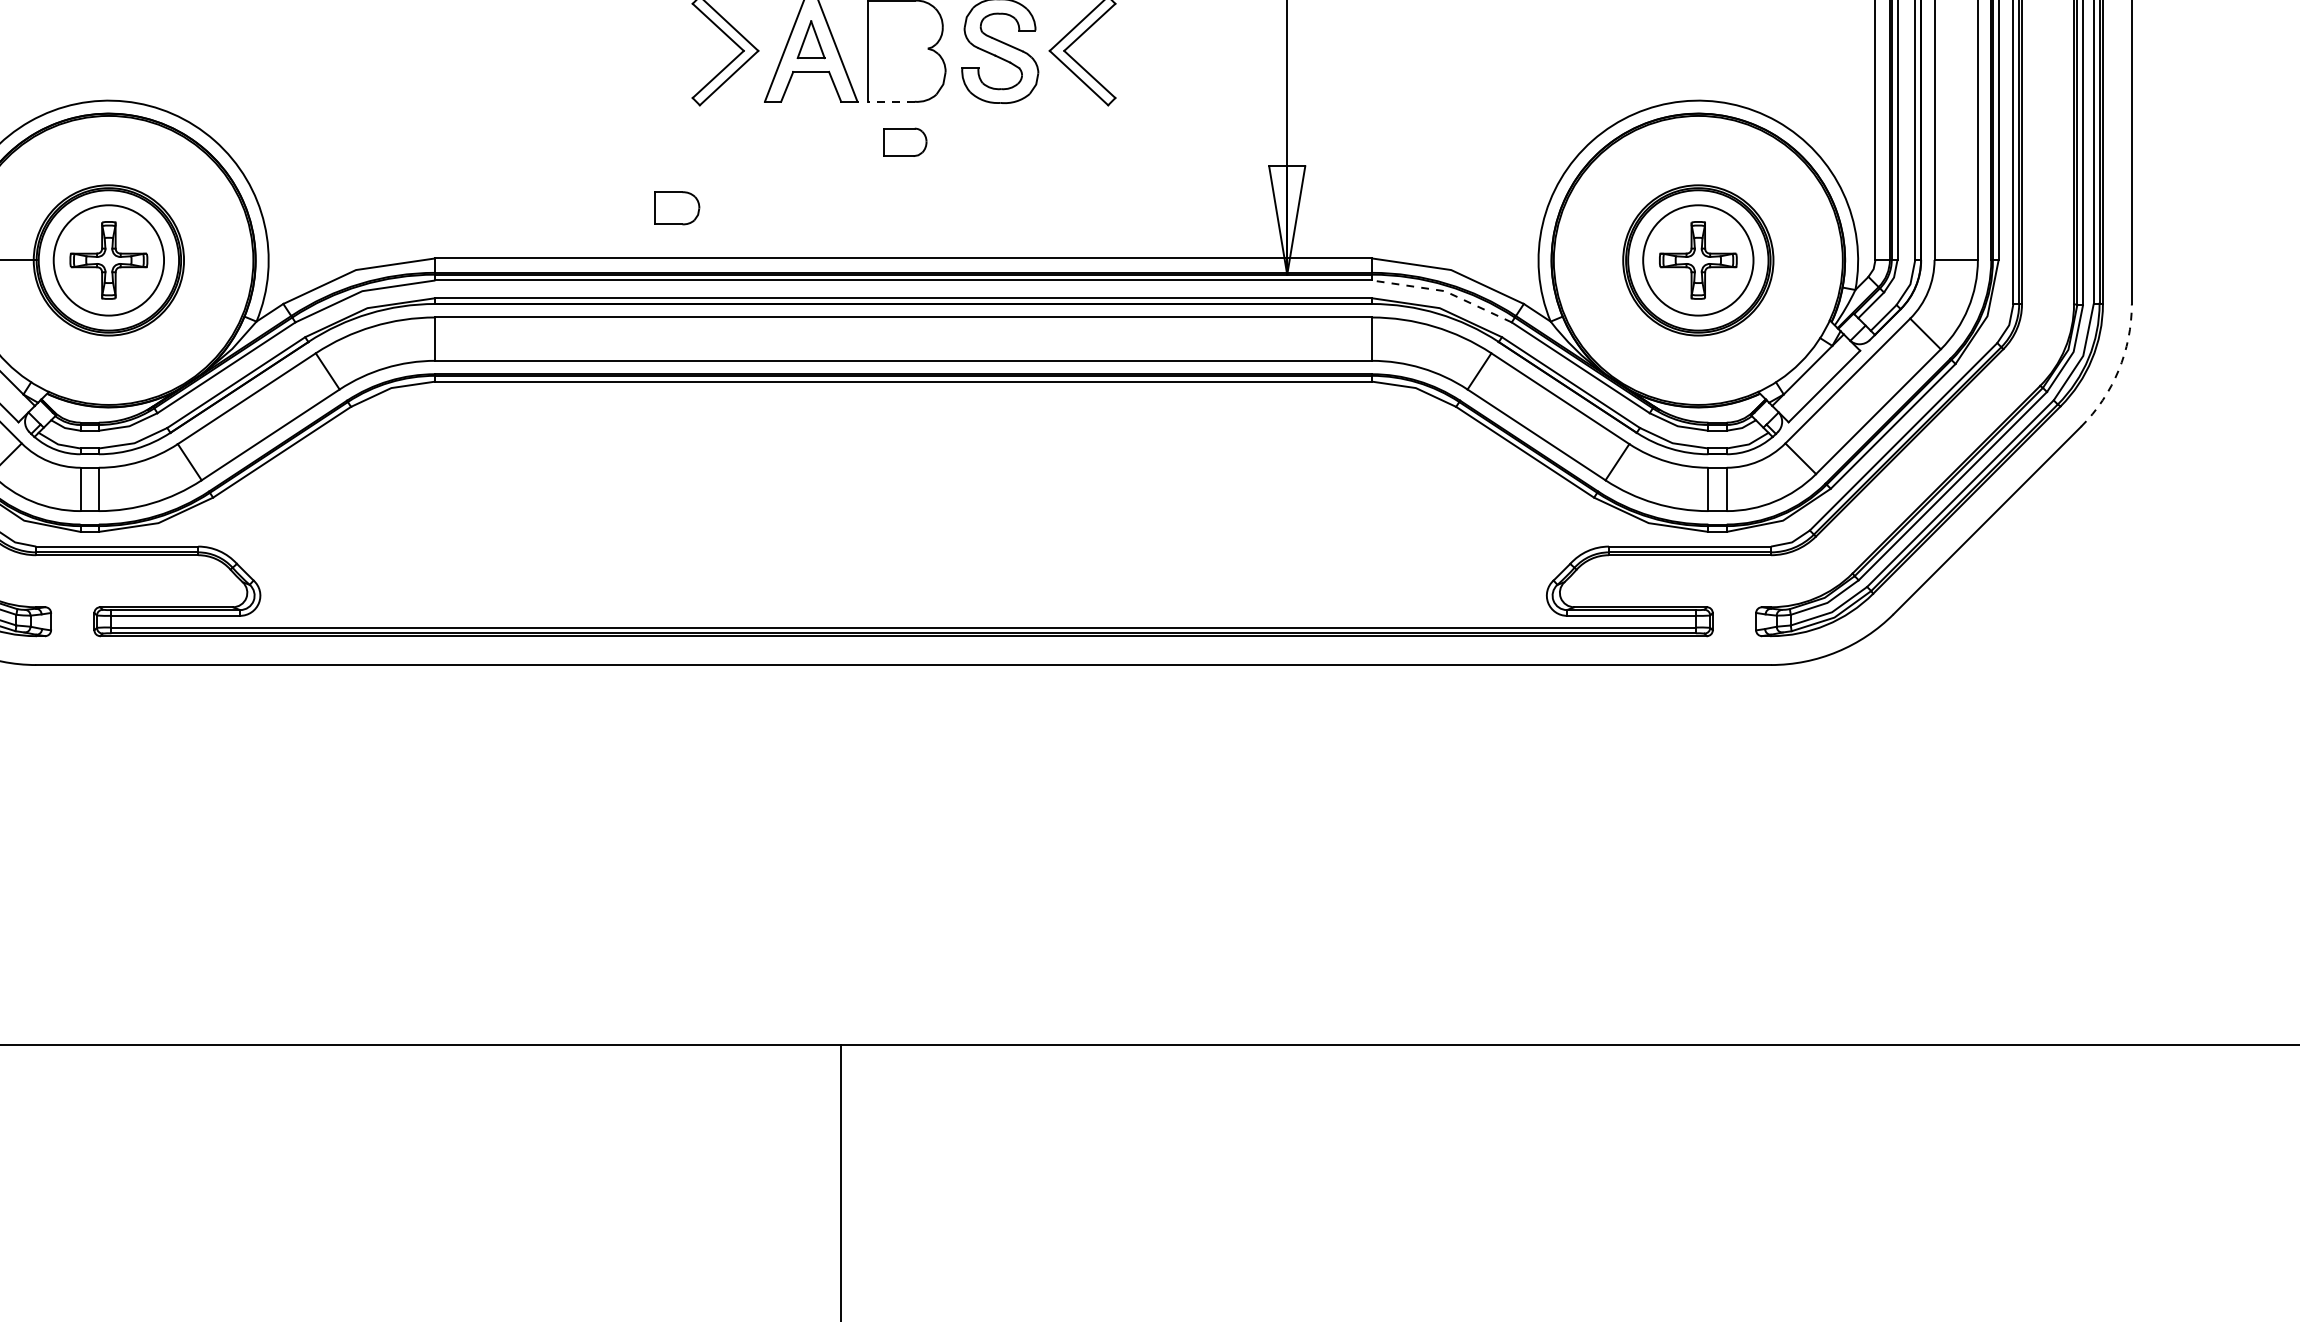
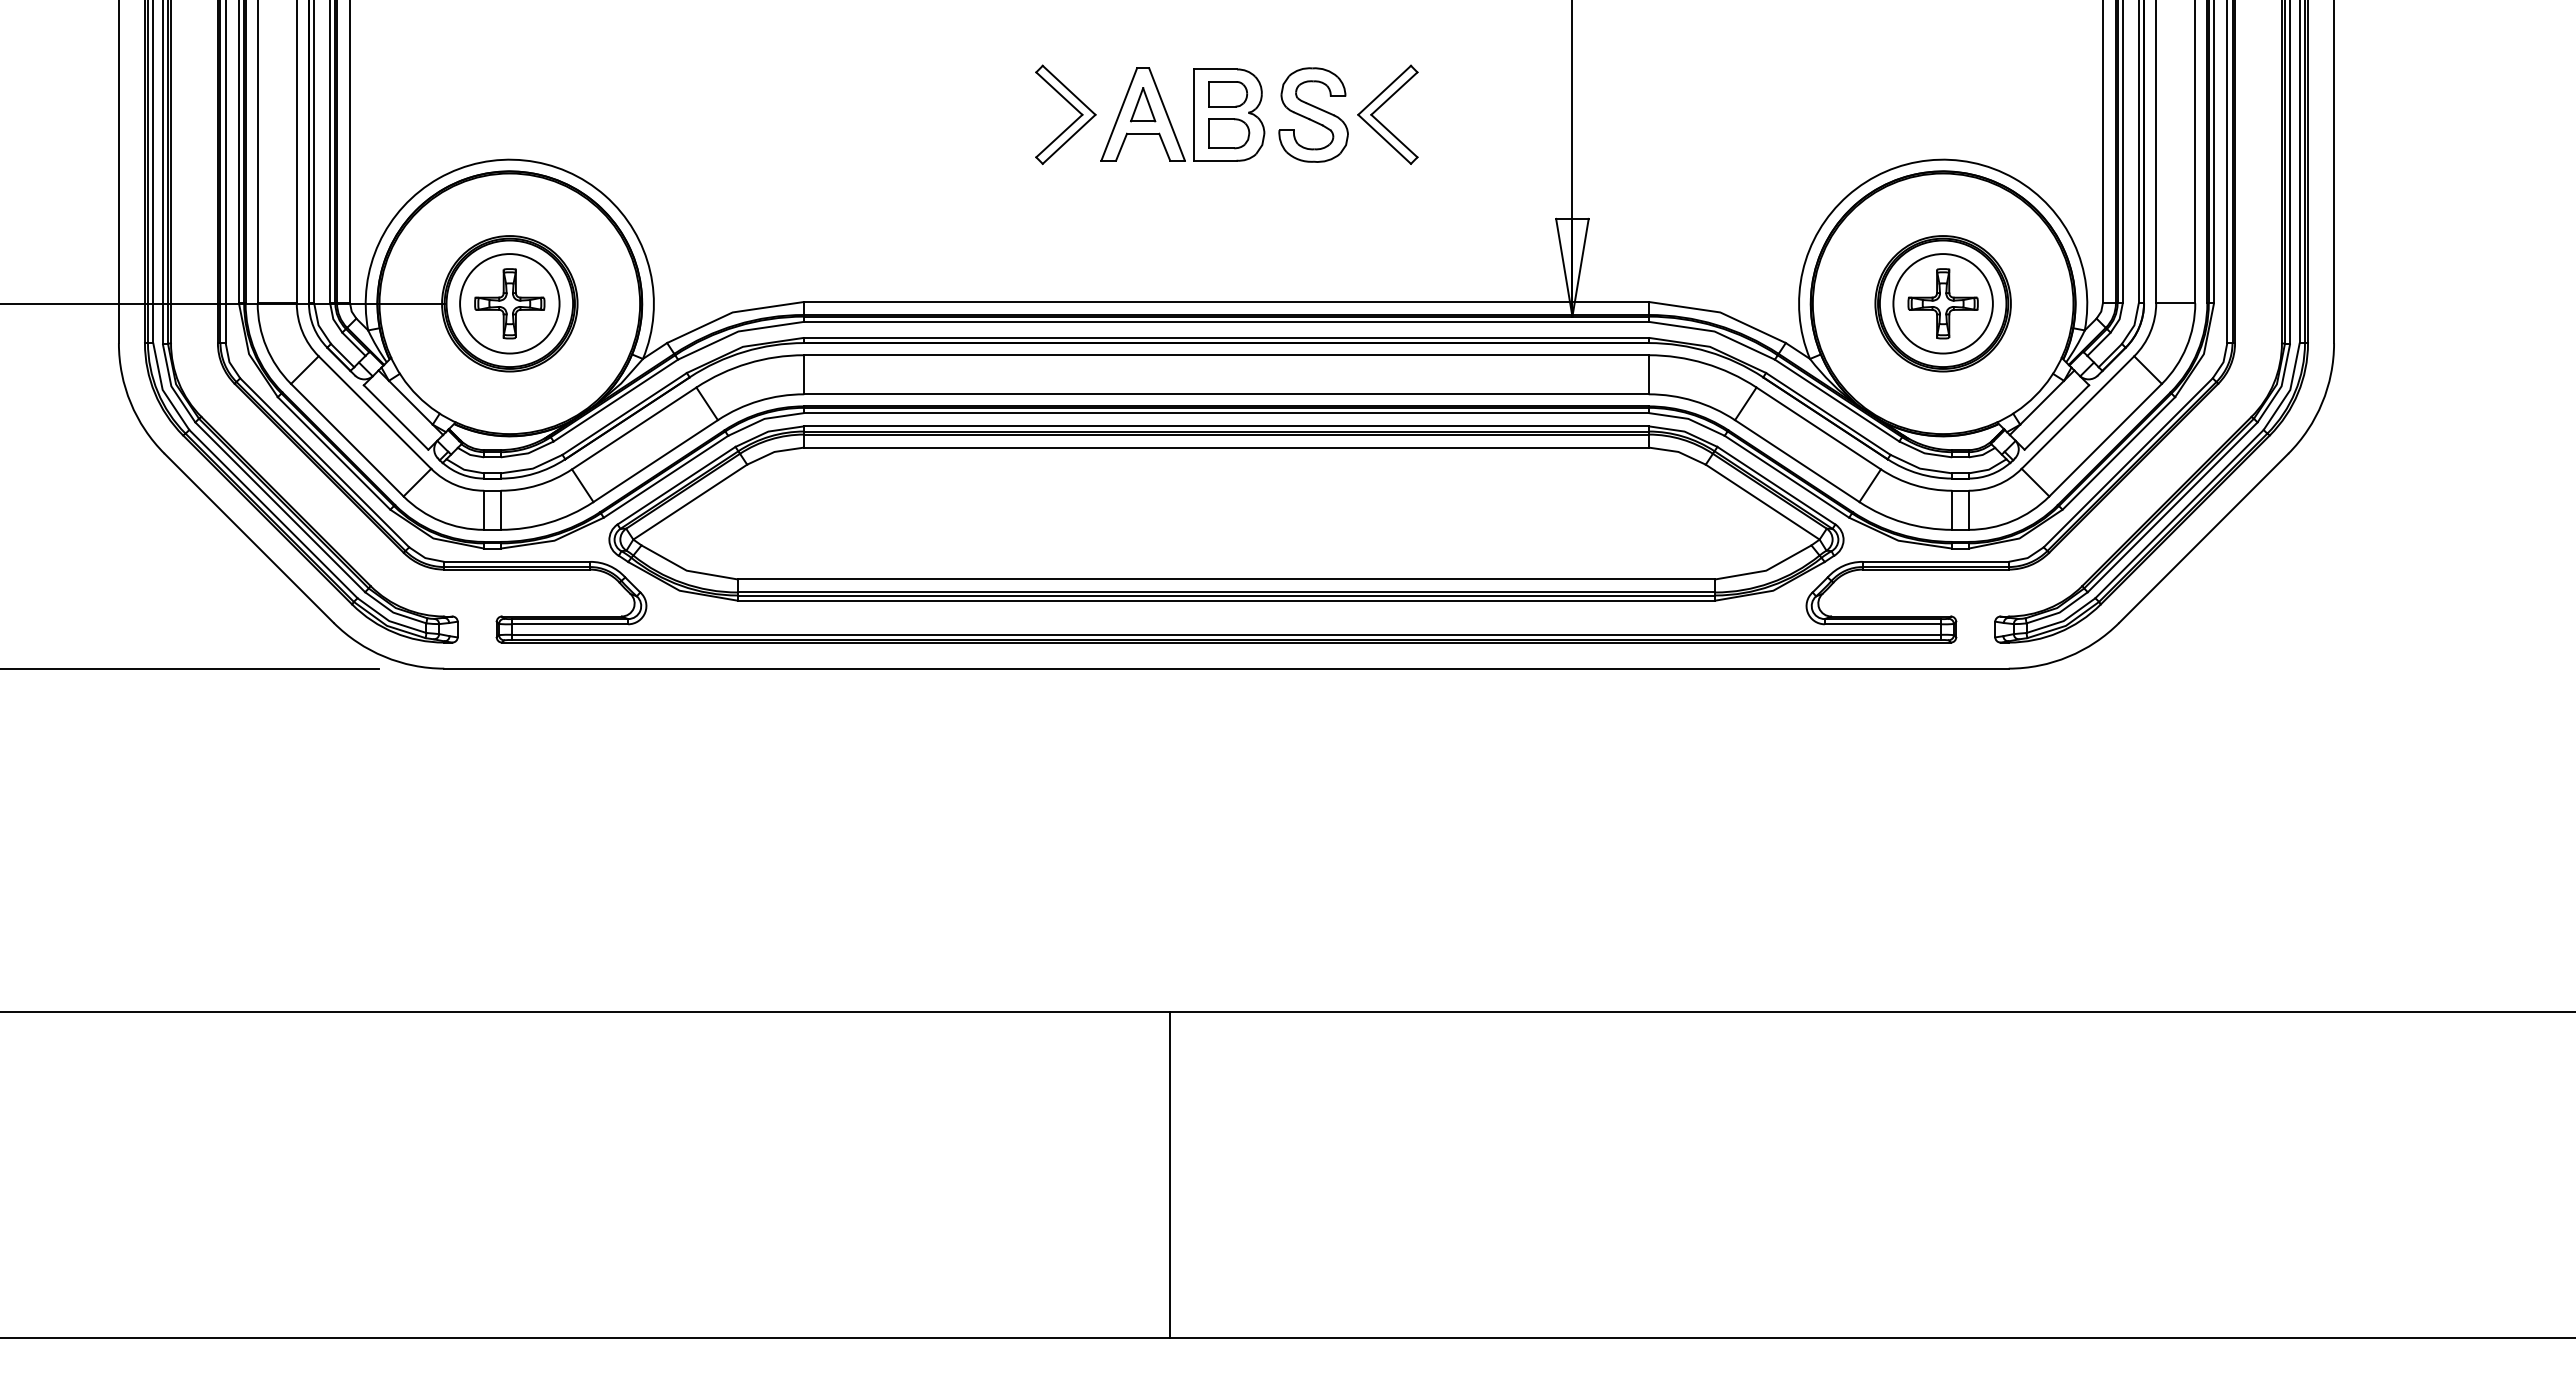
line: (890, 101) -> (1214, 160), dashed -> solid
part: (904, 142) -> (1227, 94), moved
part: (677, 208) -> (1229, 133), moved
line: (1444, 291) -> (1714, 331), dashed -> solid
arc: (2118, 371) -> (2322, 403), dashed -> solid
part: (903, 492) -> (1226, 513), added

